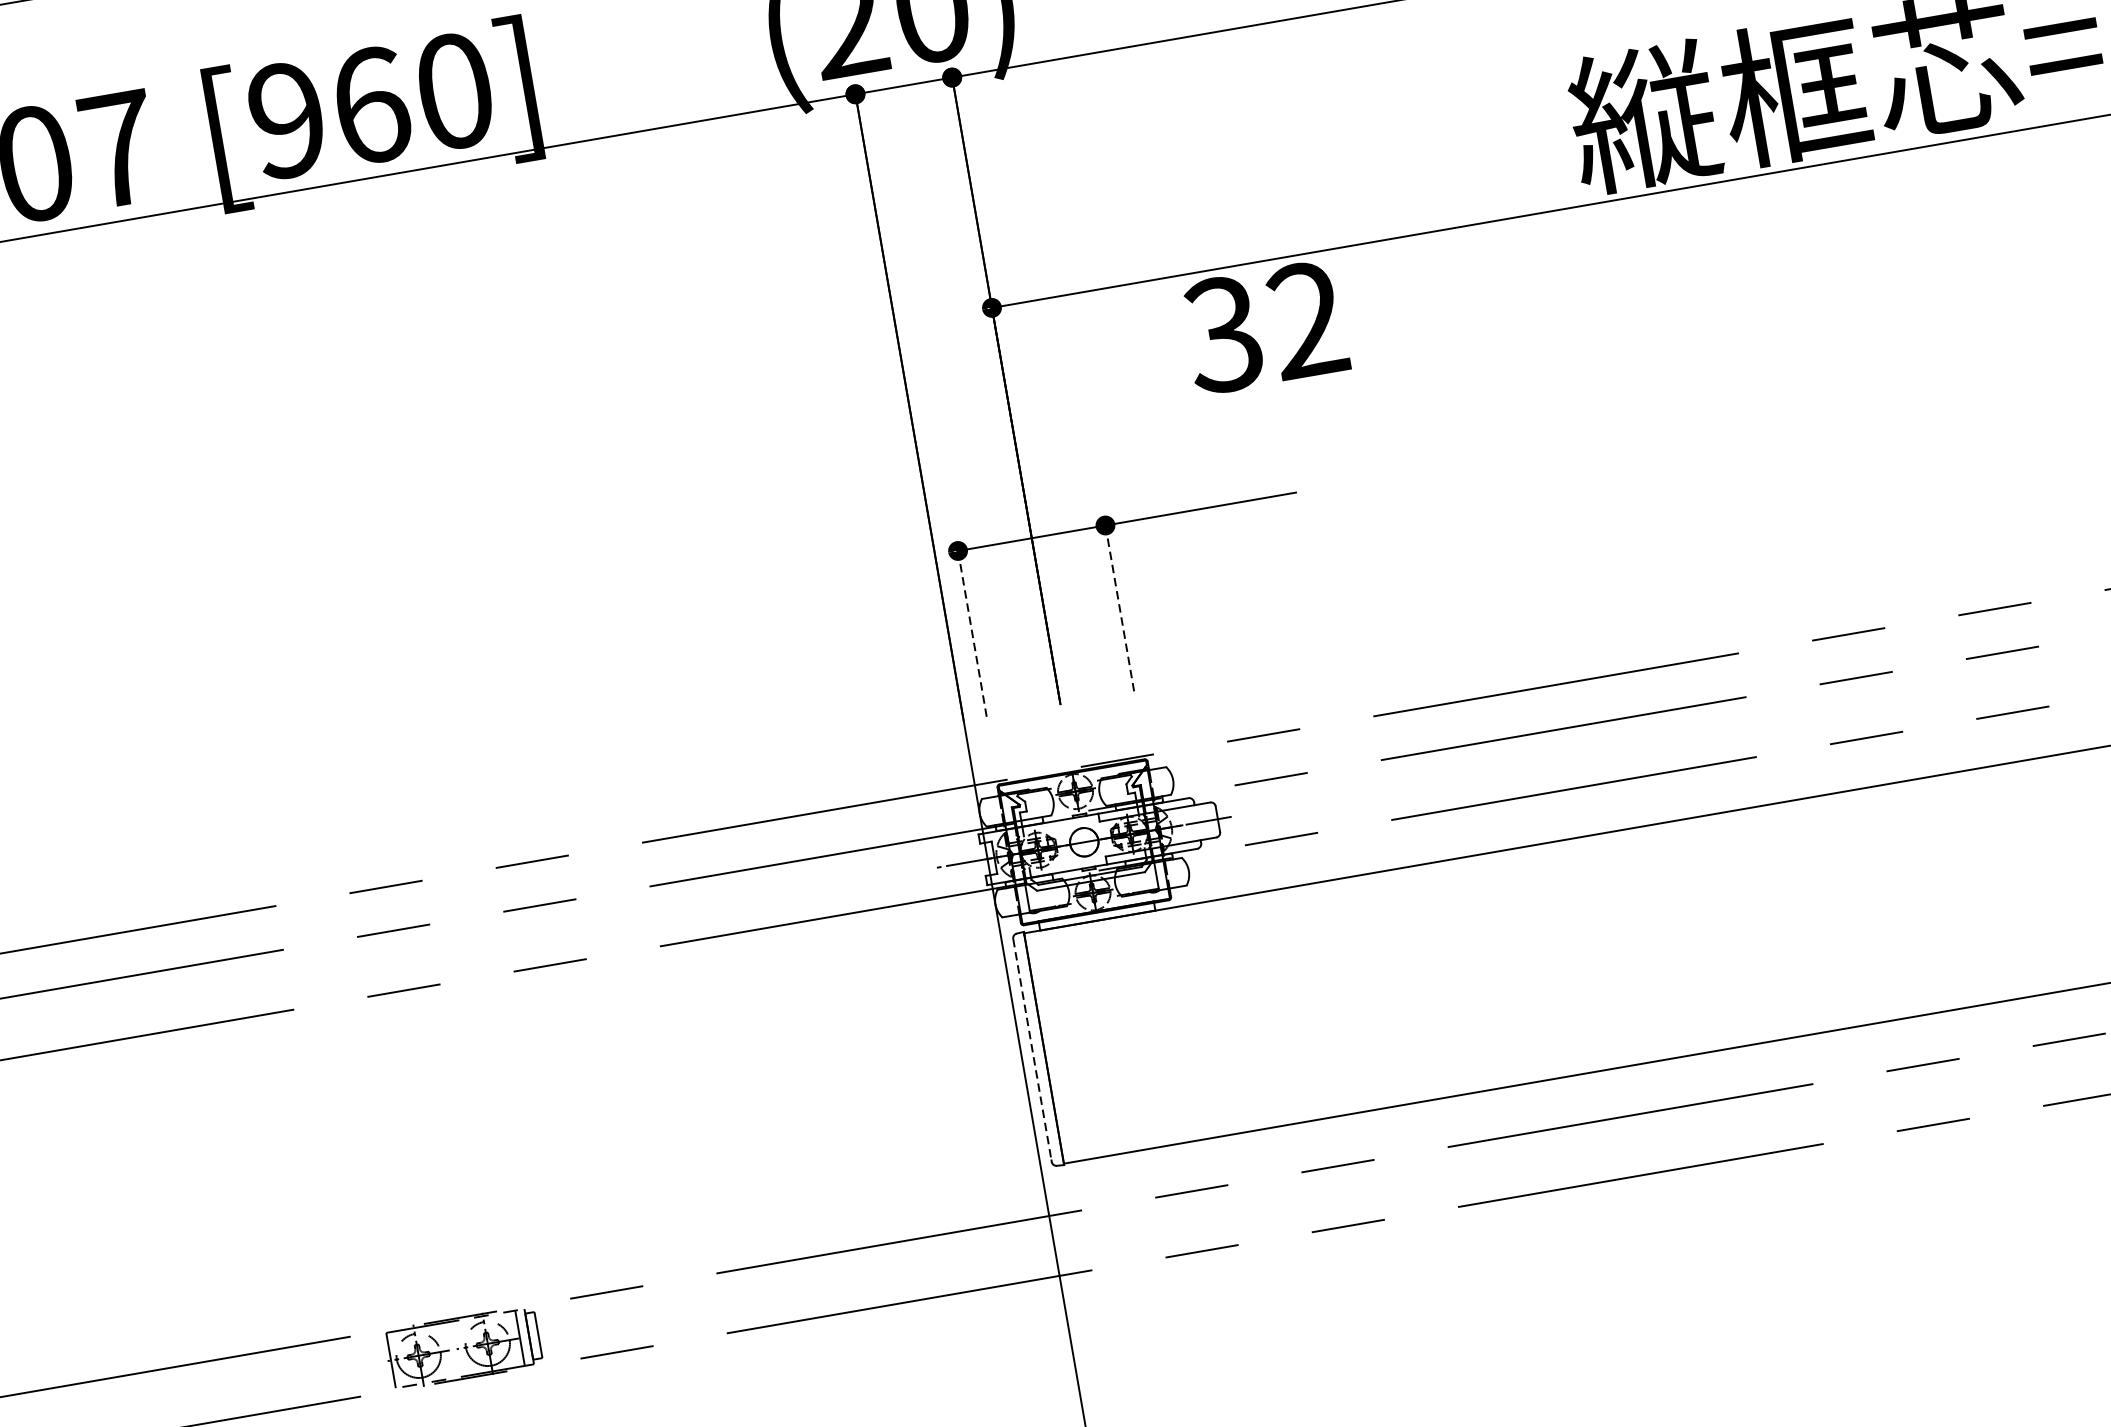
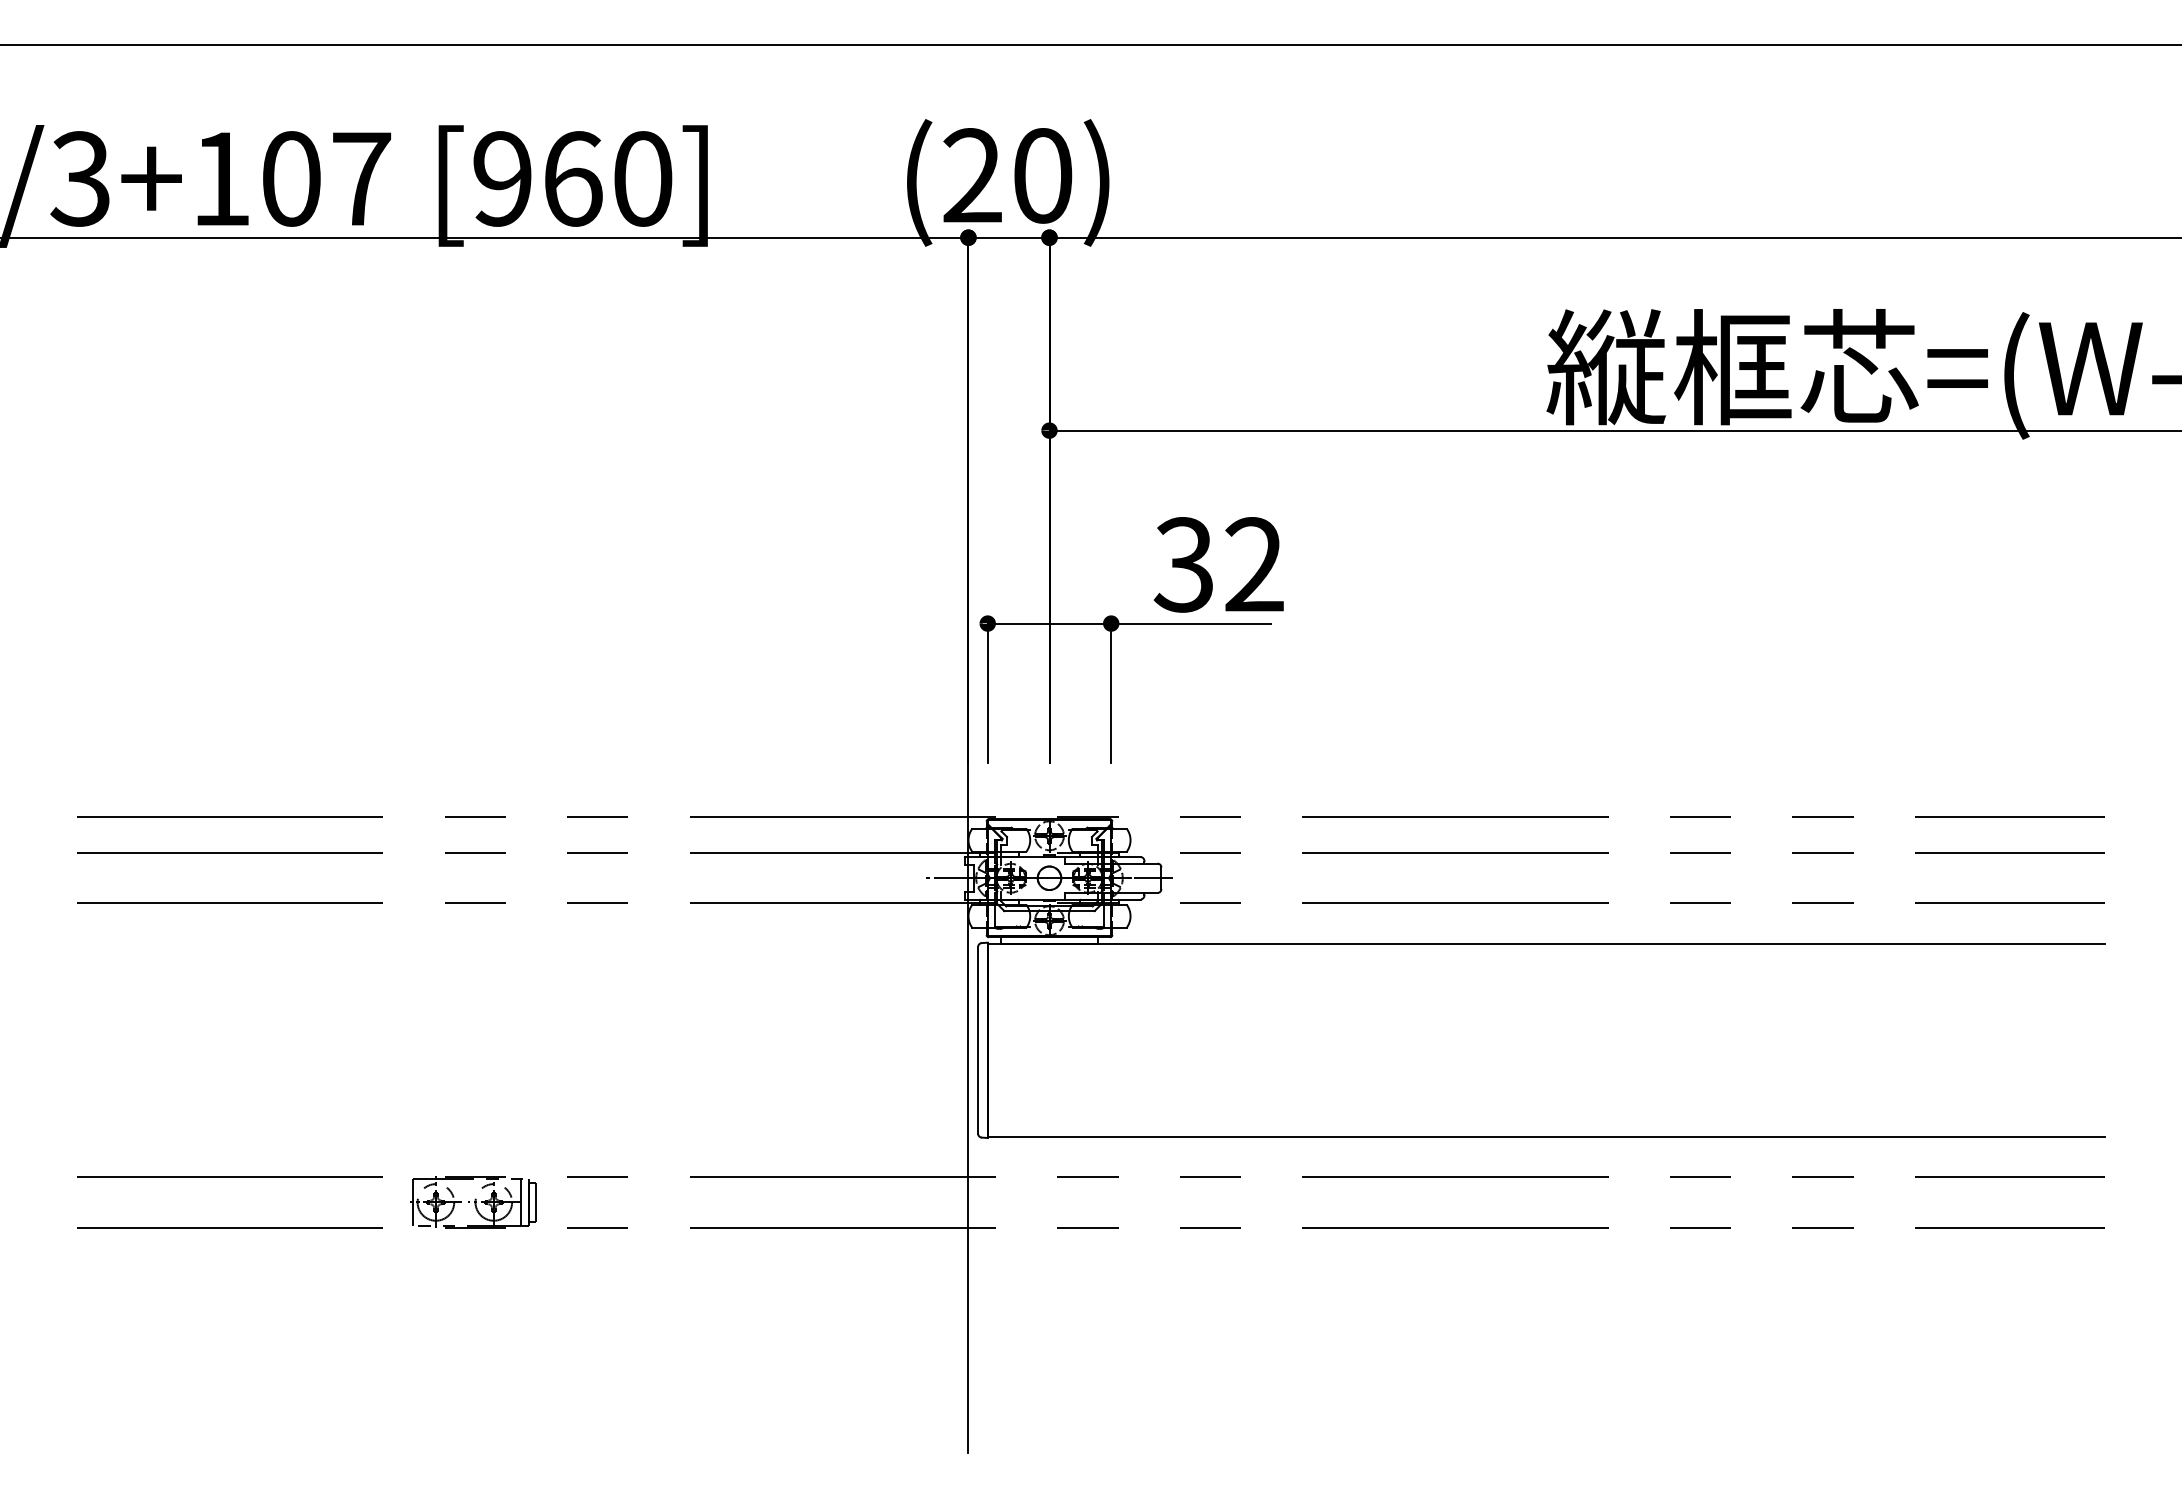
text: (1264, 327) -> (1218, 564), moved
line: (1119, 605) -> (1111, 690), dashed -> solid
line: (971, 630) -> (987, 690), dashed -> solid
line: (1032, 1049) -> (978, 1039), dashed -> solid

